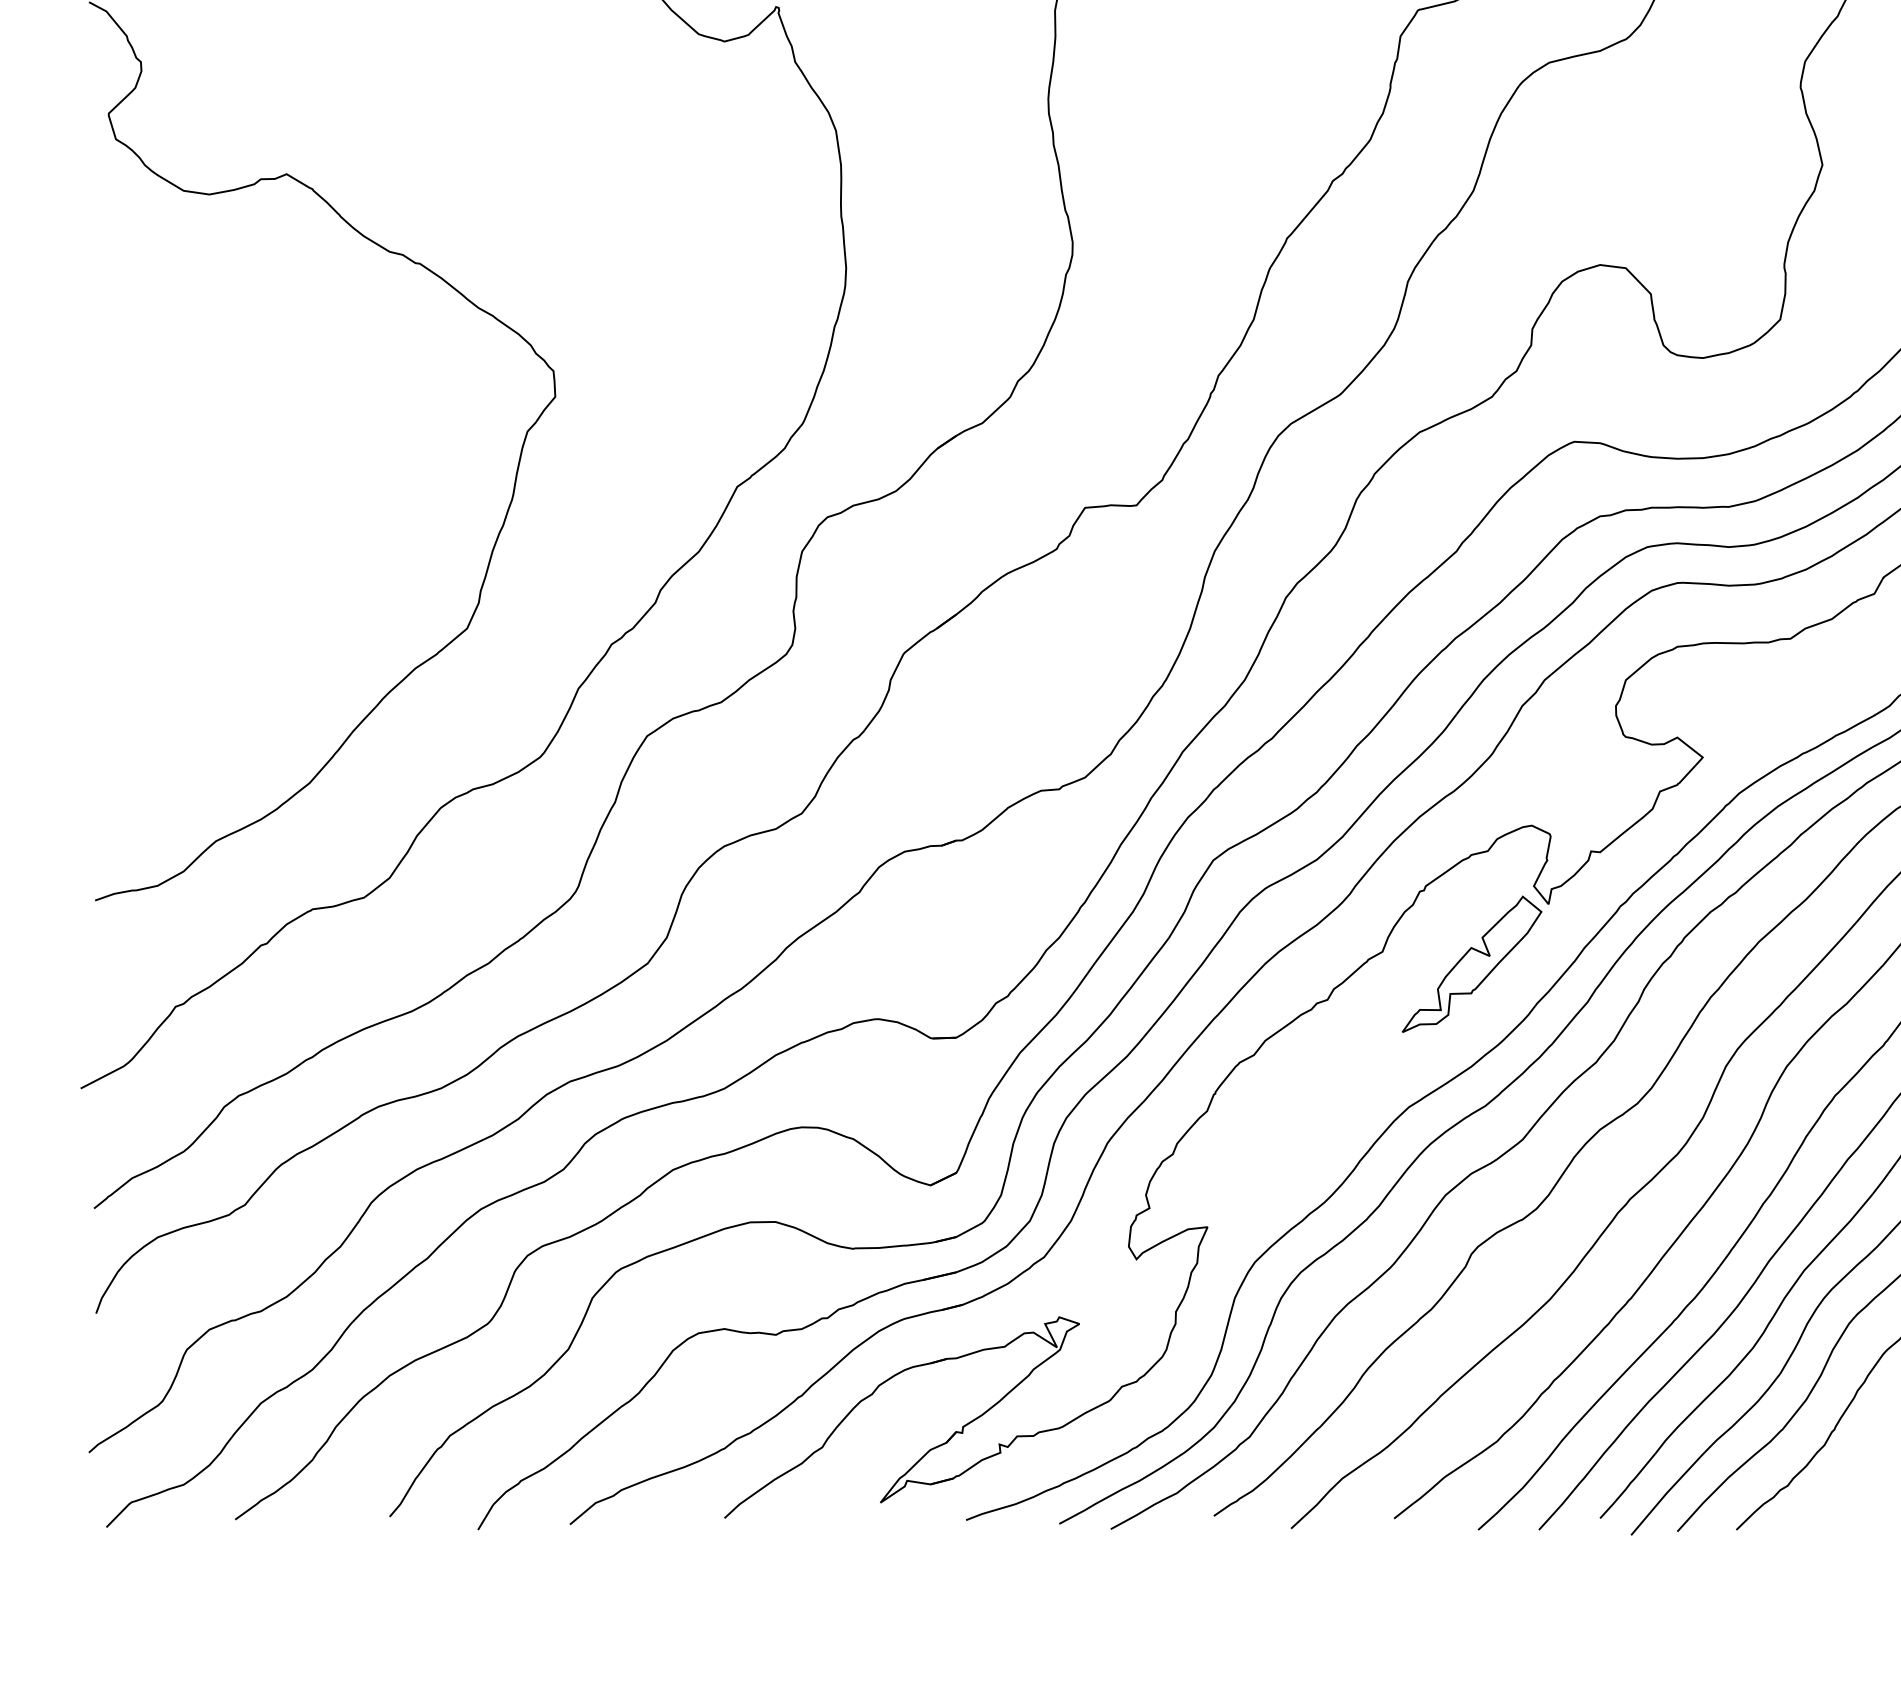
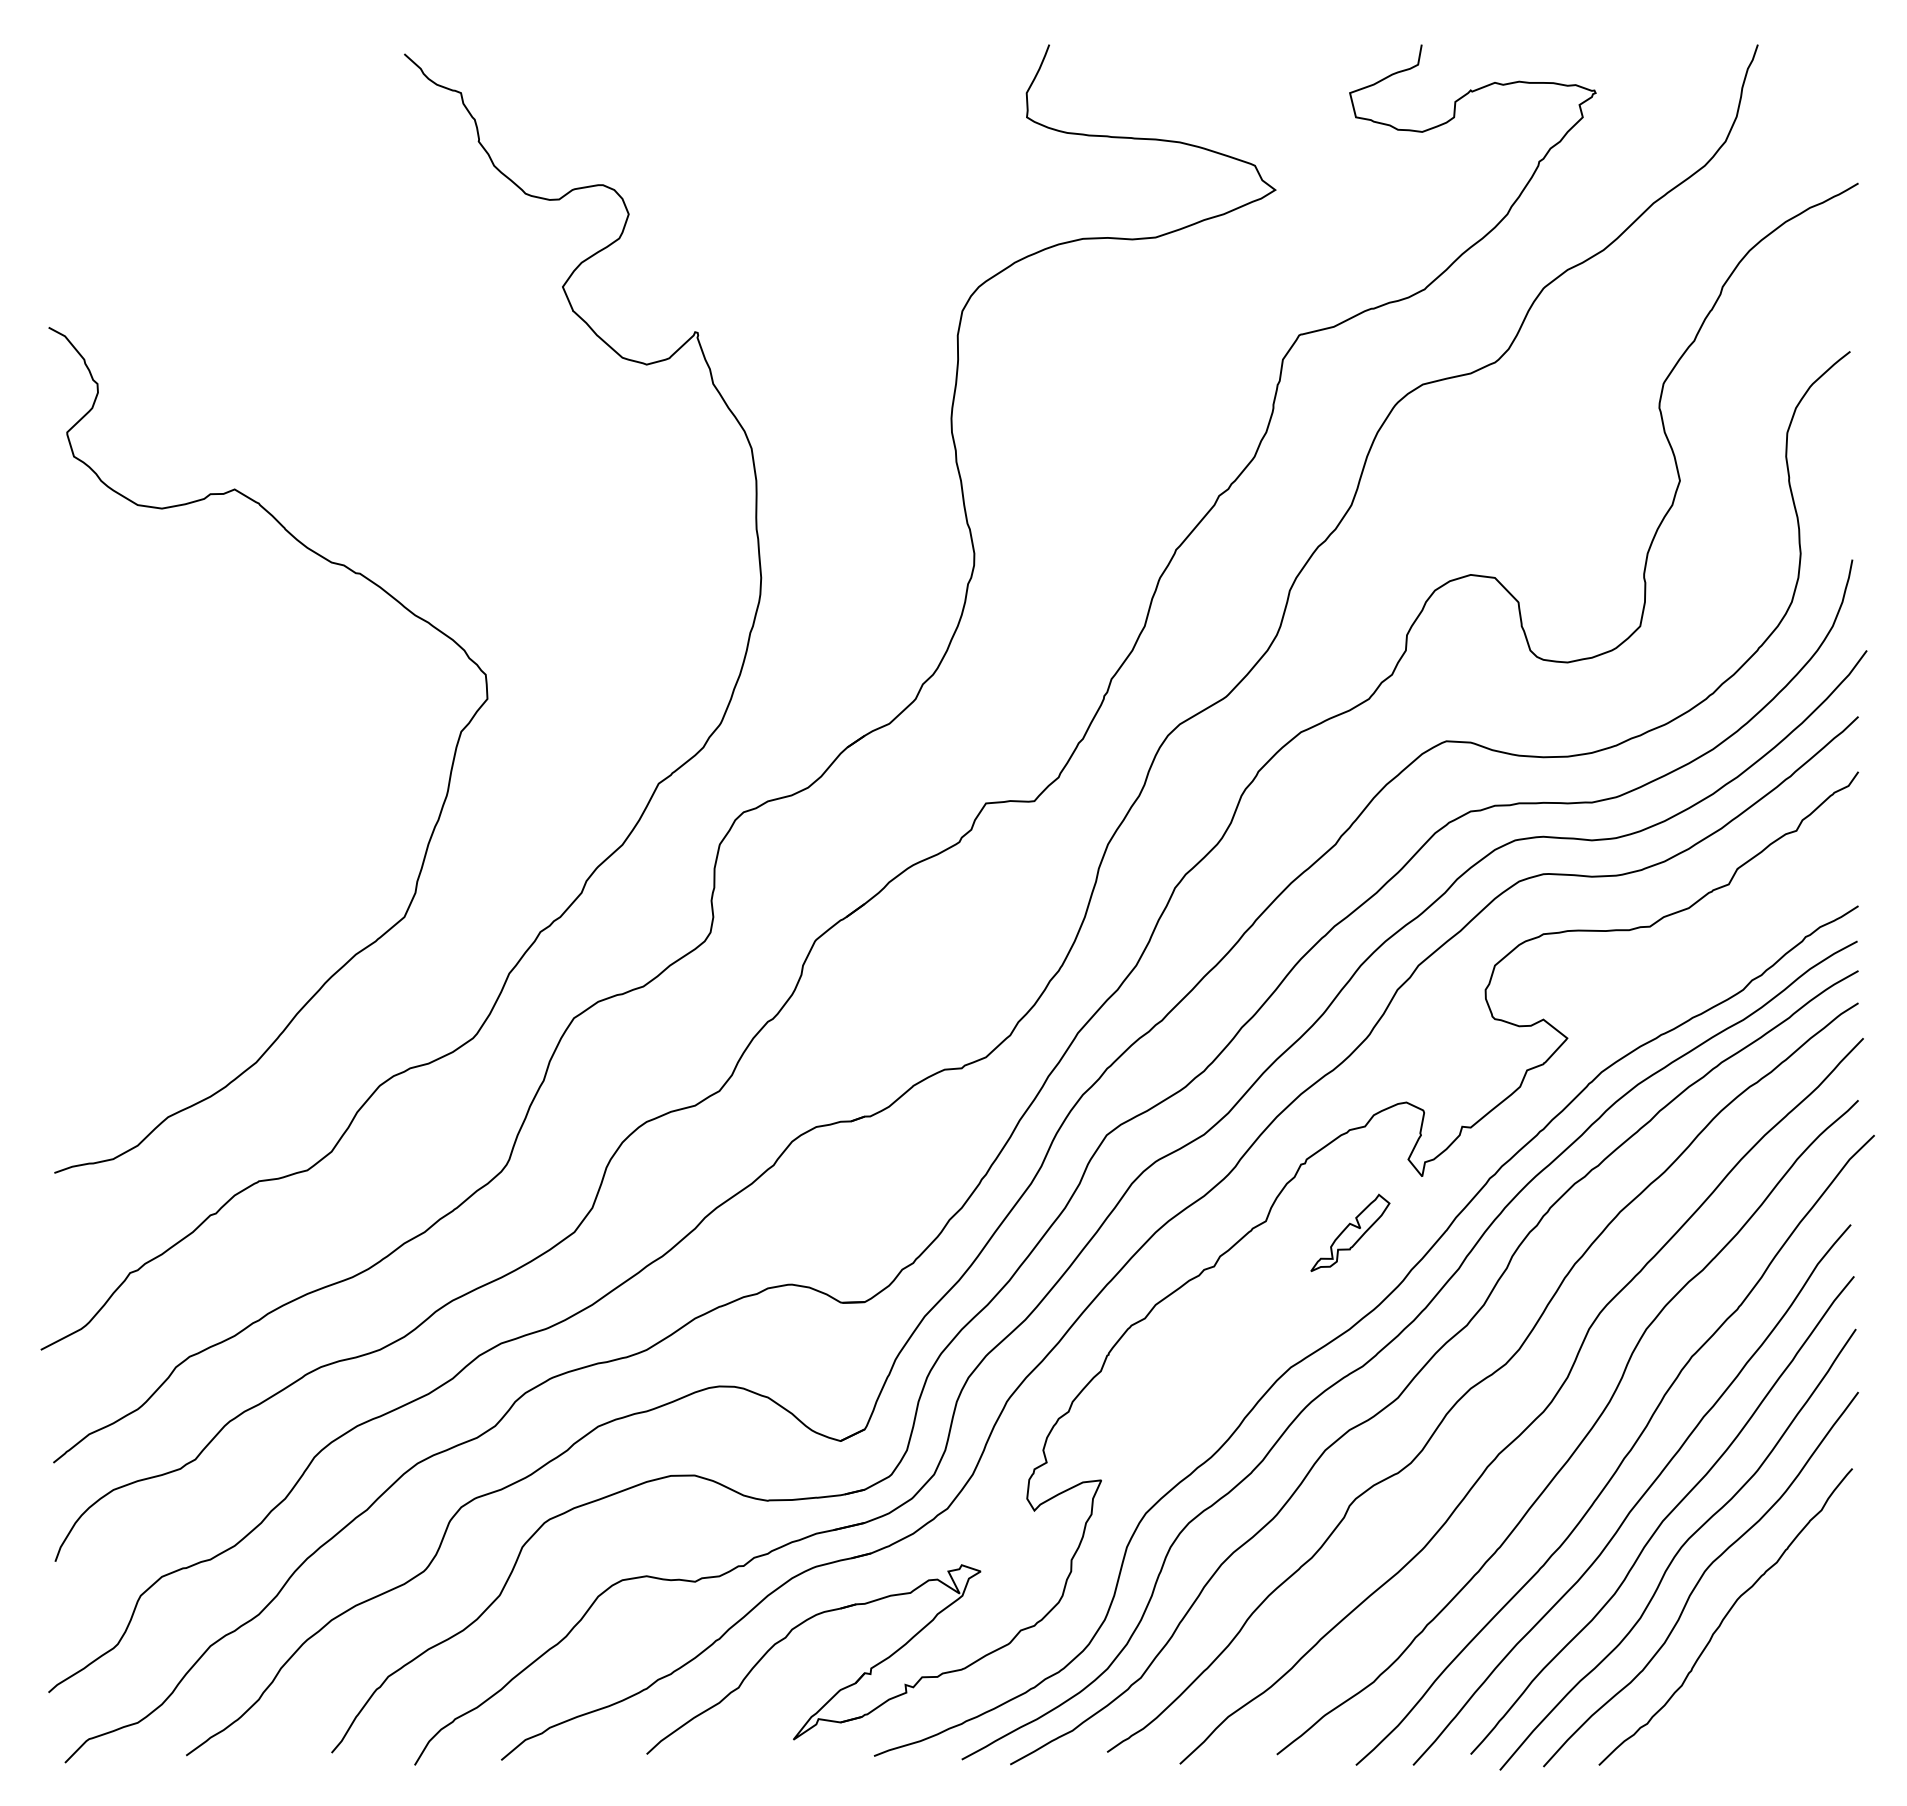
part: (1472, 963) -> (1350, 1232), size x0.6

